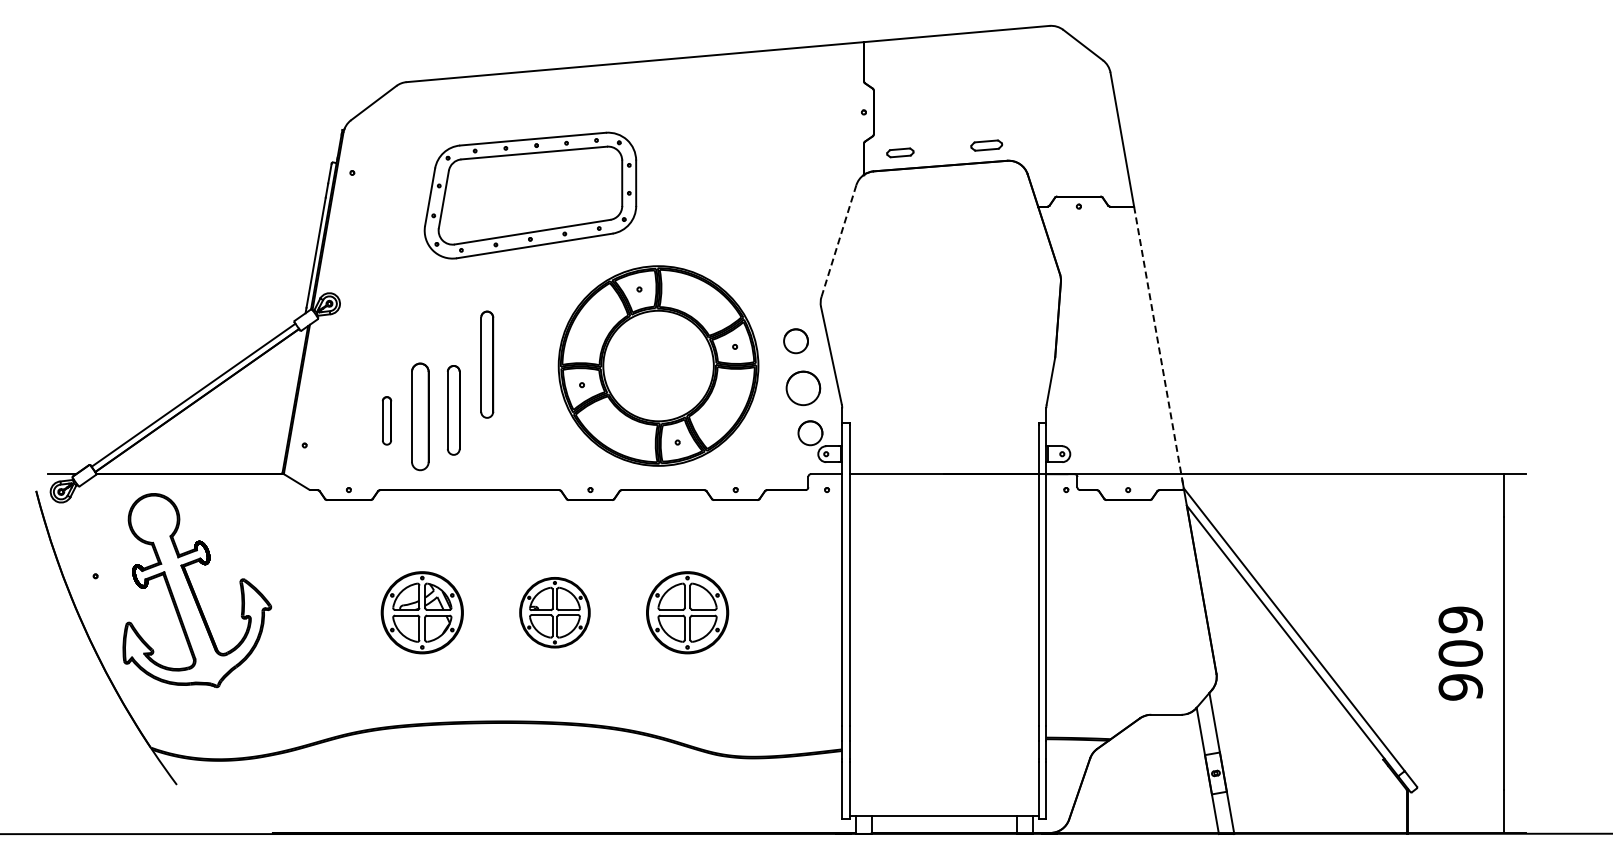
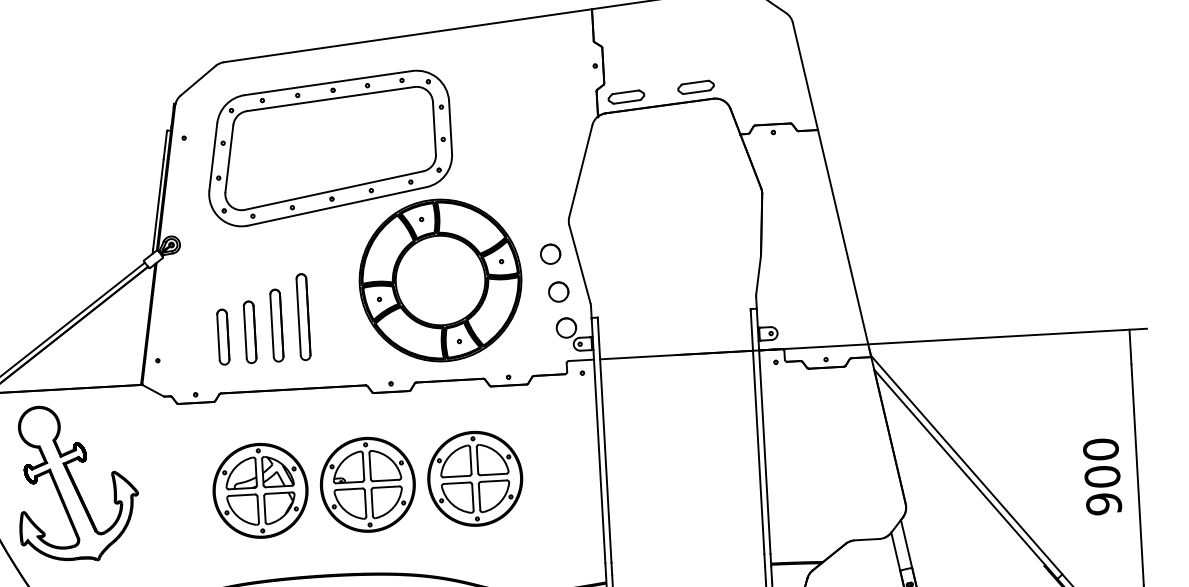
part: (986, 145) -> (695, 87), size x1.43
part: (900, 152) -> (626, 96), size x1.67
part: (530, 195) -> (329, 148), size x1.43
line: (839, 240) -> (581, 170), dashed -> solid
line: (1159, 348) -> (844, 243), dashed -> solid
part: (487, 364) -> (303, 316), moved
part: (803, 388) -> (558, 292), size x0.71
part: (420, 416) -> (250, 332), size x0.71
part: (386, 420) -> (222, 336), size x1.43
part: (422, 612) -> (260, 490), size x1.43
part: (554, 612) -> (367, 484), size x1.67
part: (687, 612) -> (475, 478), size x1.43
text: (1460, 619) -> (1100, 449), 909 -> 900

